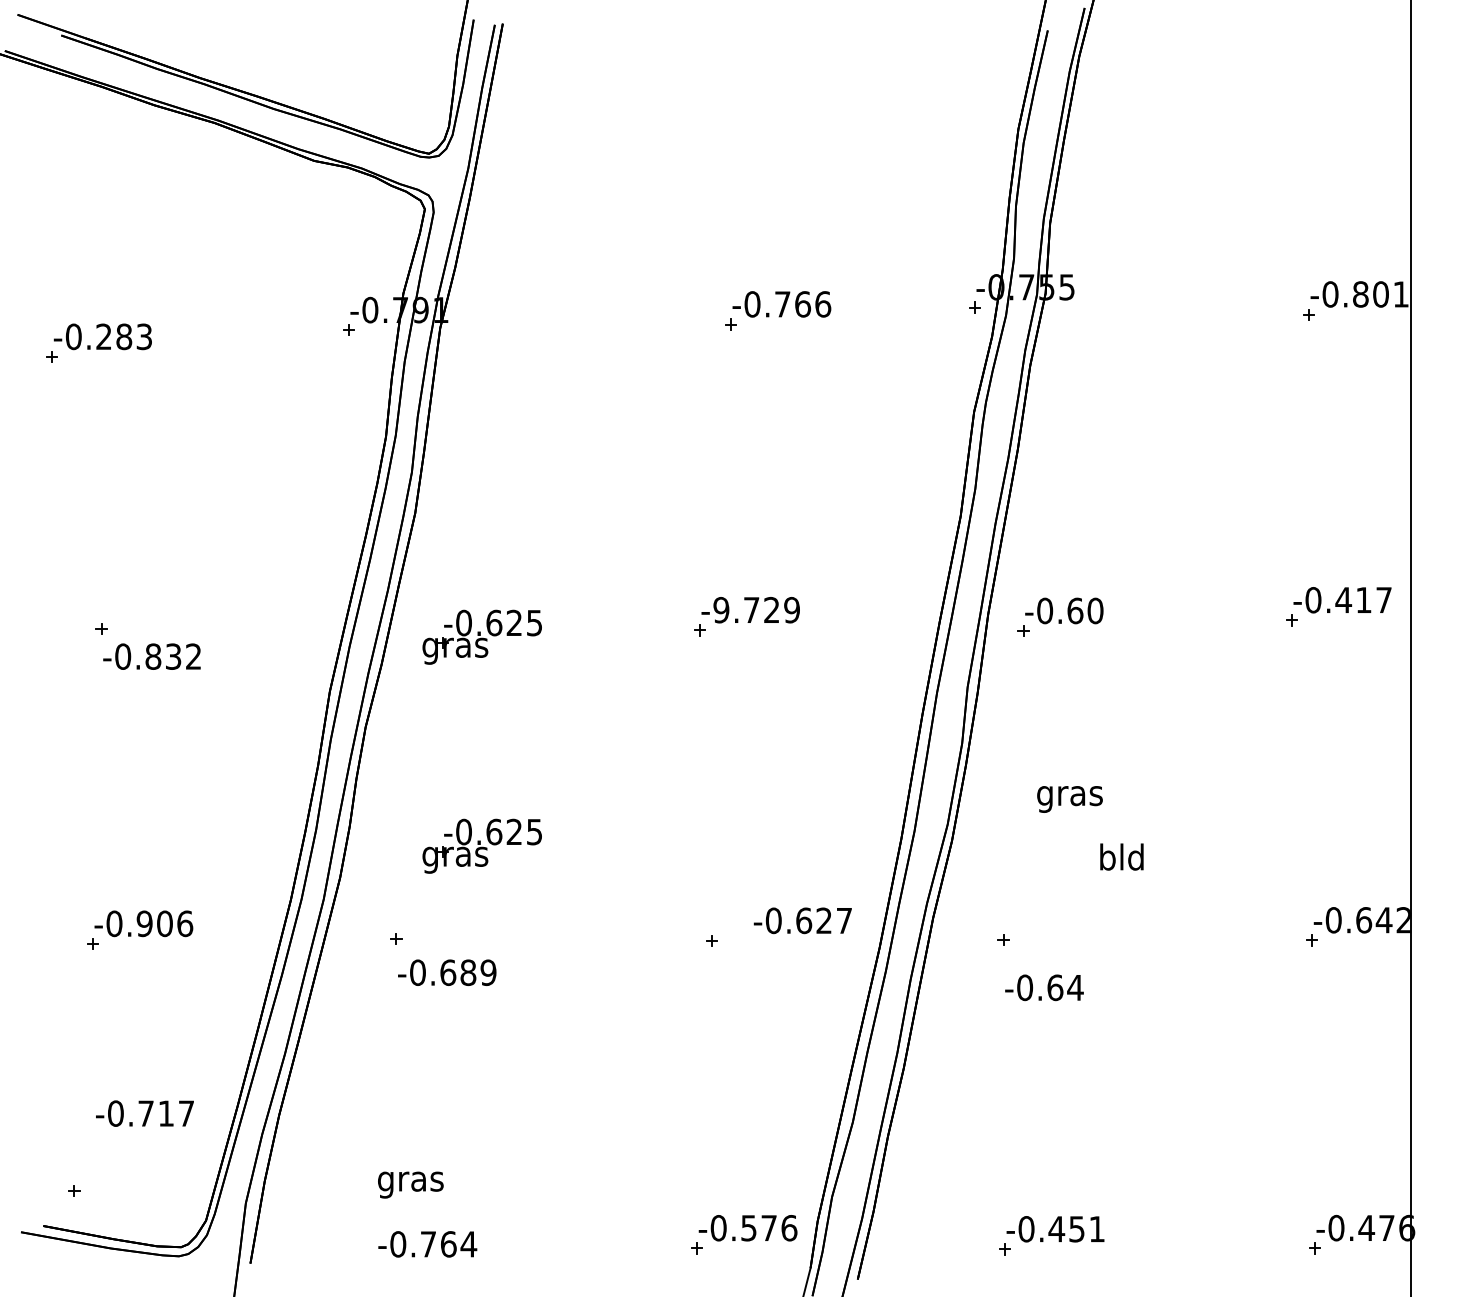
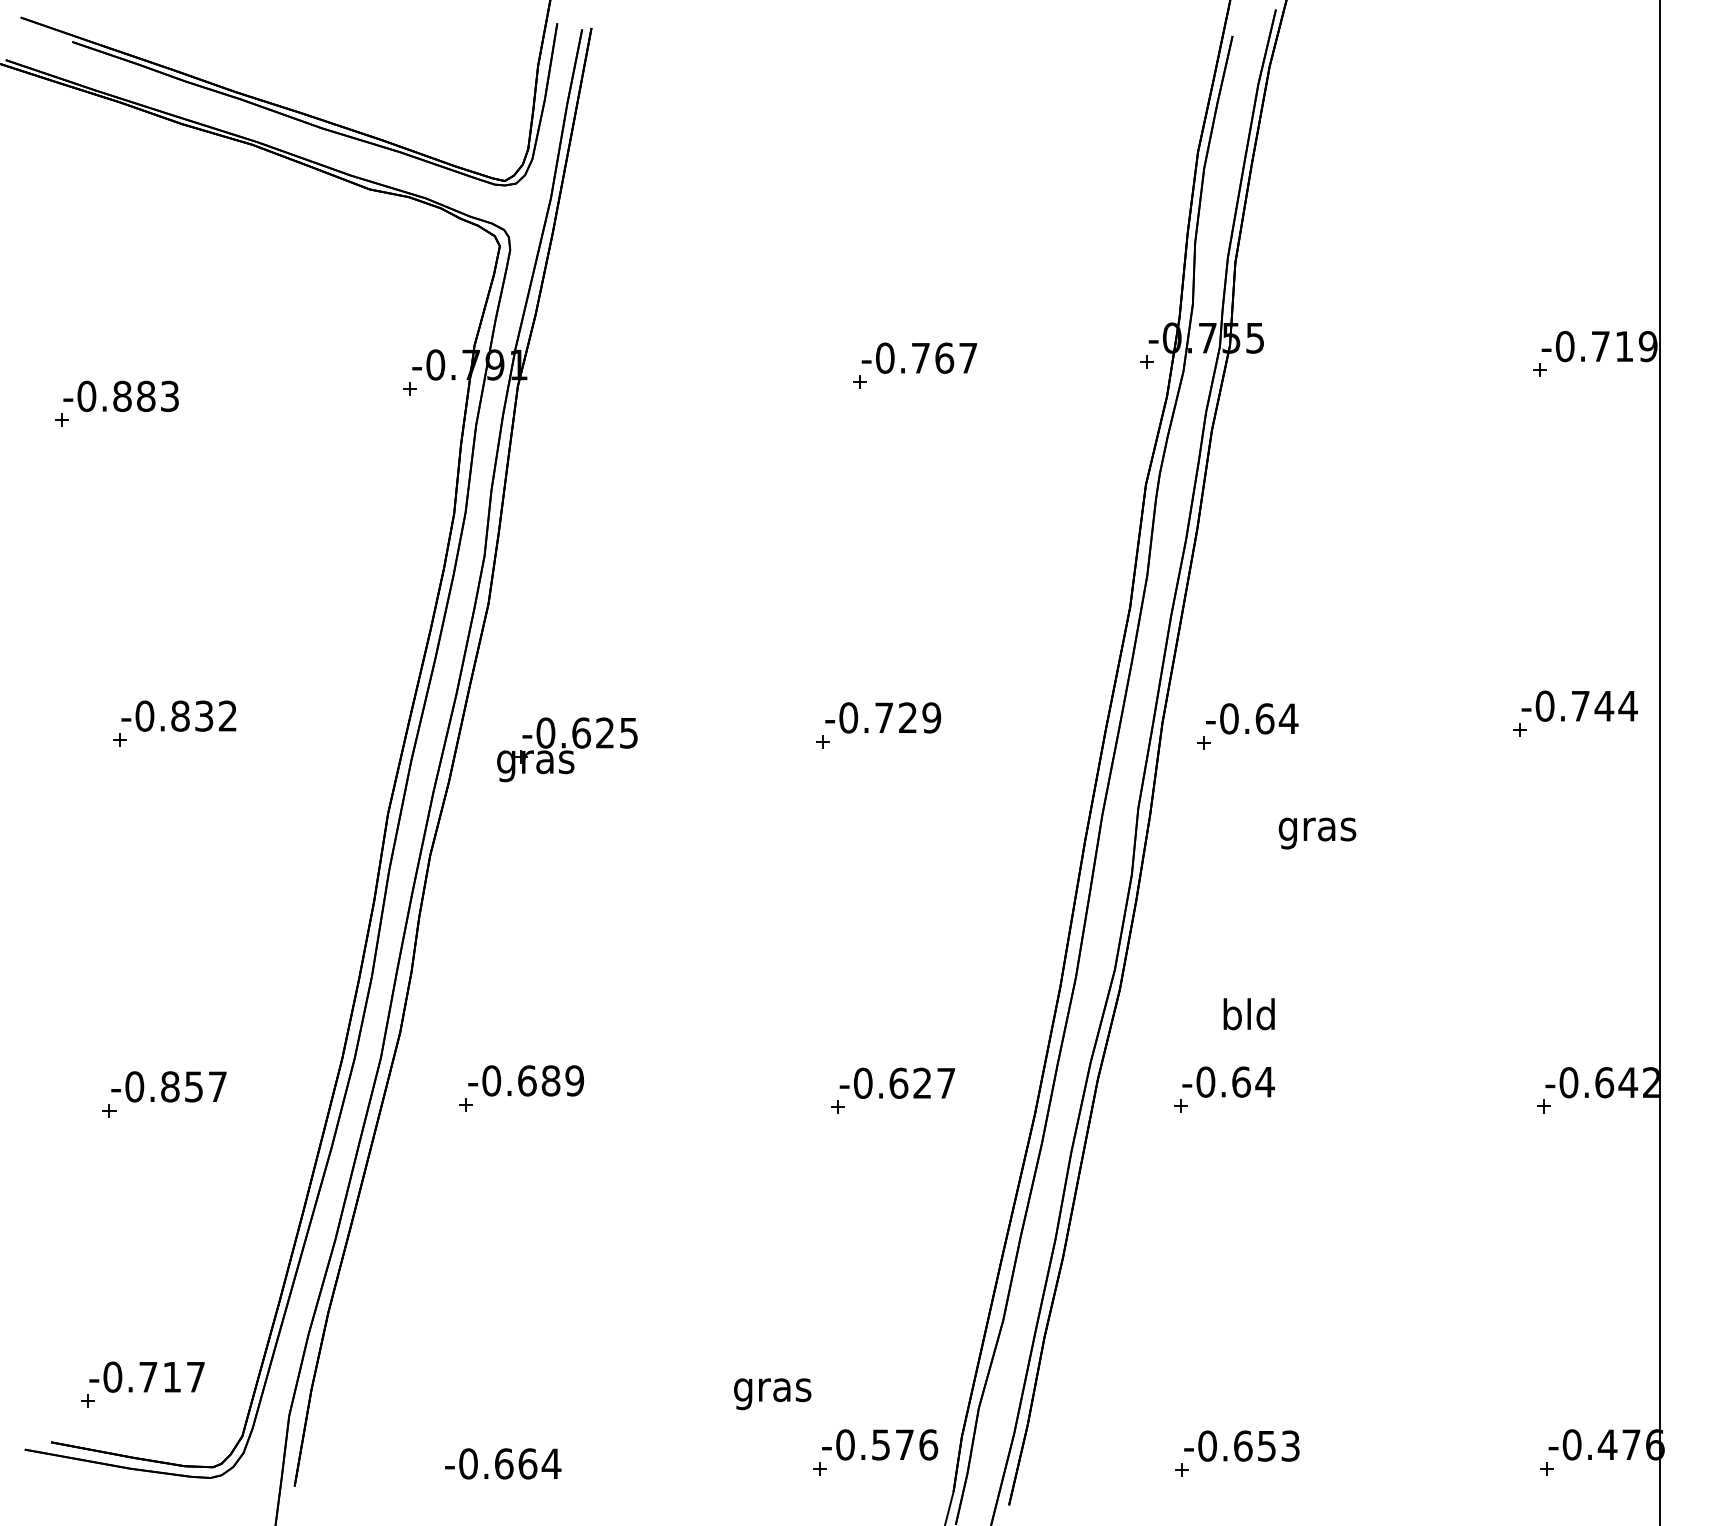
text: (1381, 294) -> (1625, 346), -0.801 -> -0.719
text: (823, 304) -> (968, 358), -0.766 -> -0.767
text: (103, 336) -> (121, 395), -0.283 -> -0.883
text: (1363, 599) -> (1603, 705), -0.417 -> -0.744
text: (721, 610) -> (848, 718), -9.729 -> -0.729
text: (1095, 610) -> (1288, 718), -0.60 -> -0.64
text: (151, 656) -> (178, 715), moved
text: (1069, 799) -> (1316, 833), moved
part: (481, 845) -> (566, 994), removed
text: (1121, 856) -> (1248, 1013), moved
text: (802, 920) -> (896, 1082), moved
text: (164, 923) -> (193, 1086), -0.906 -> -0.857
text: (447, 972) -> (526, 1080), moved
text: (1044, 987) -> (1228, 1081), moved
text: (144, 1113) -> (146, 1377), moved
text: (410, 1184) -> (772, 1393), moved
text: (1076, 1229) -> (1266, 1446), -0.451 -> -0.653
text: (428, 1244) -> (504, 1464), -0.764 -> -0.664

